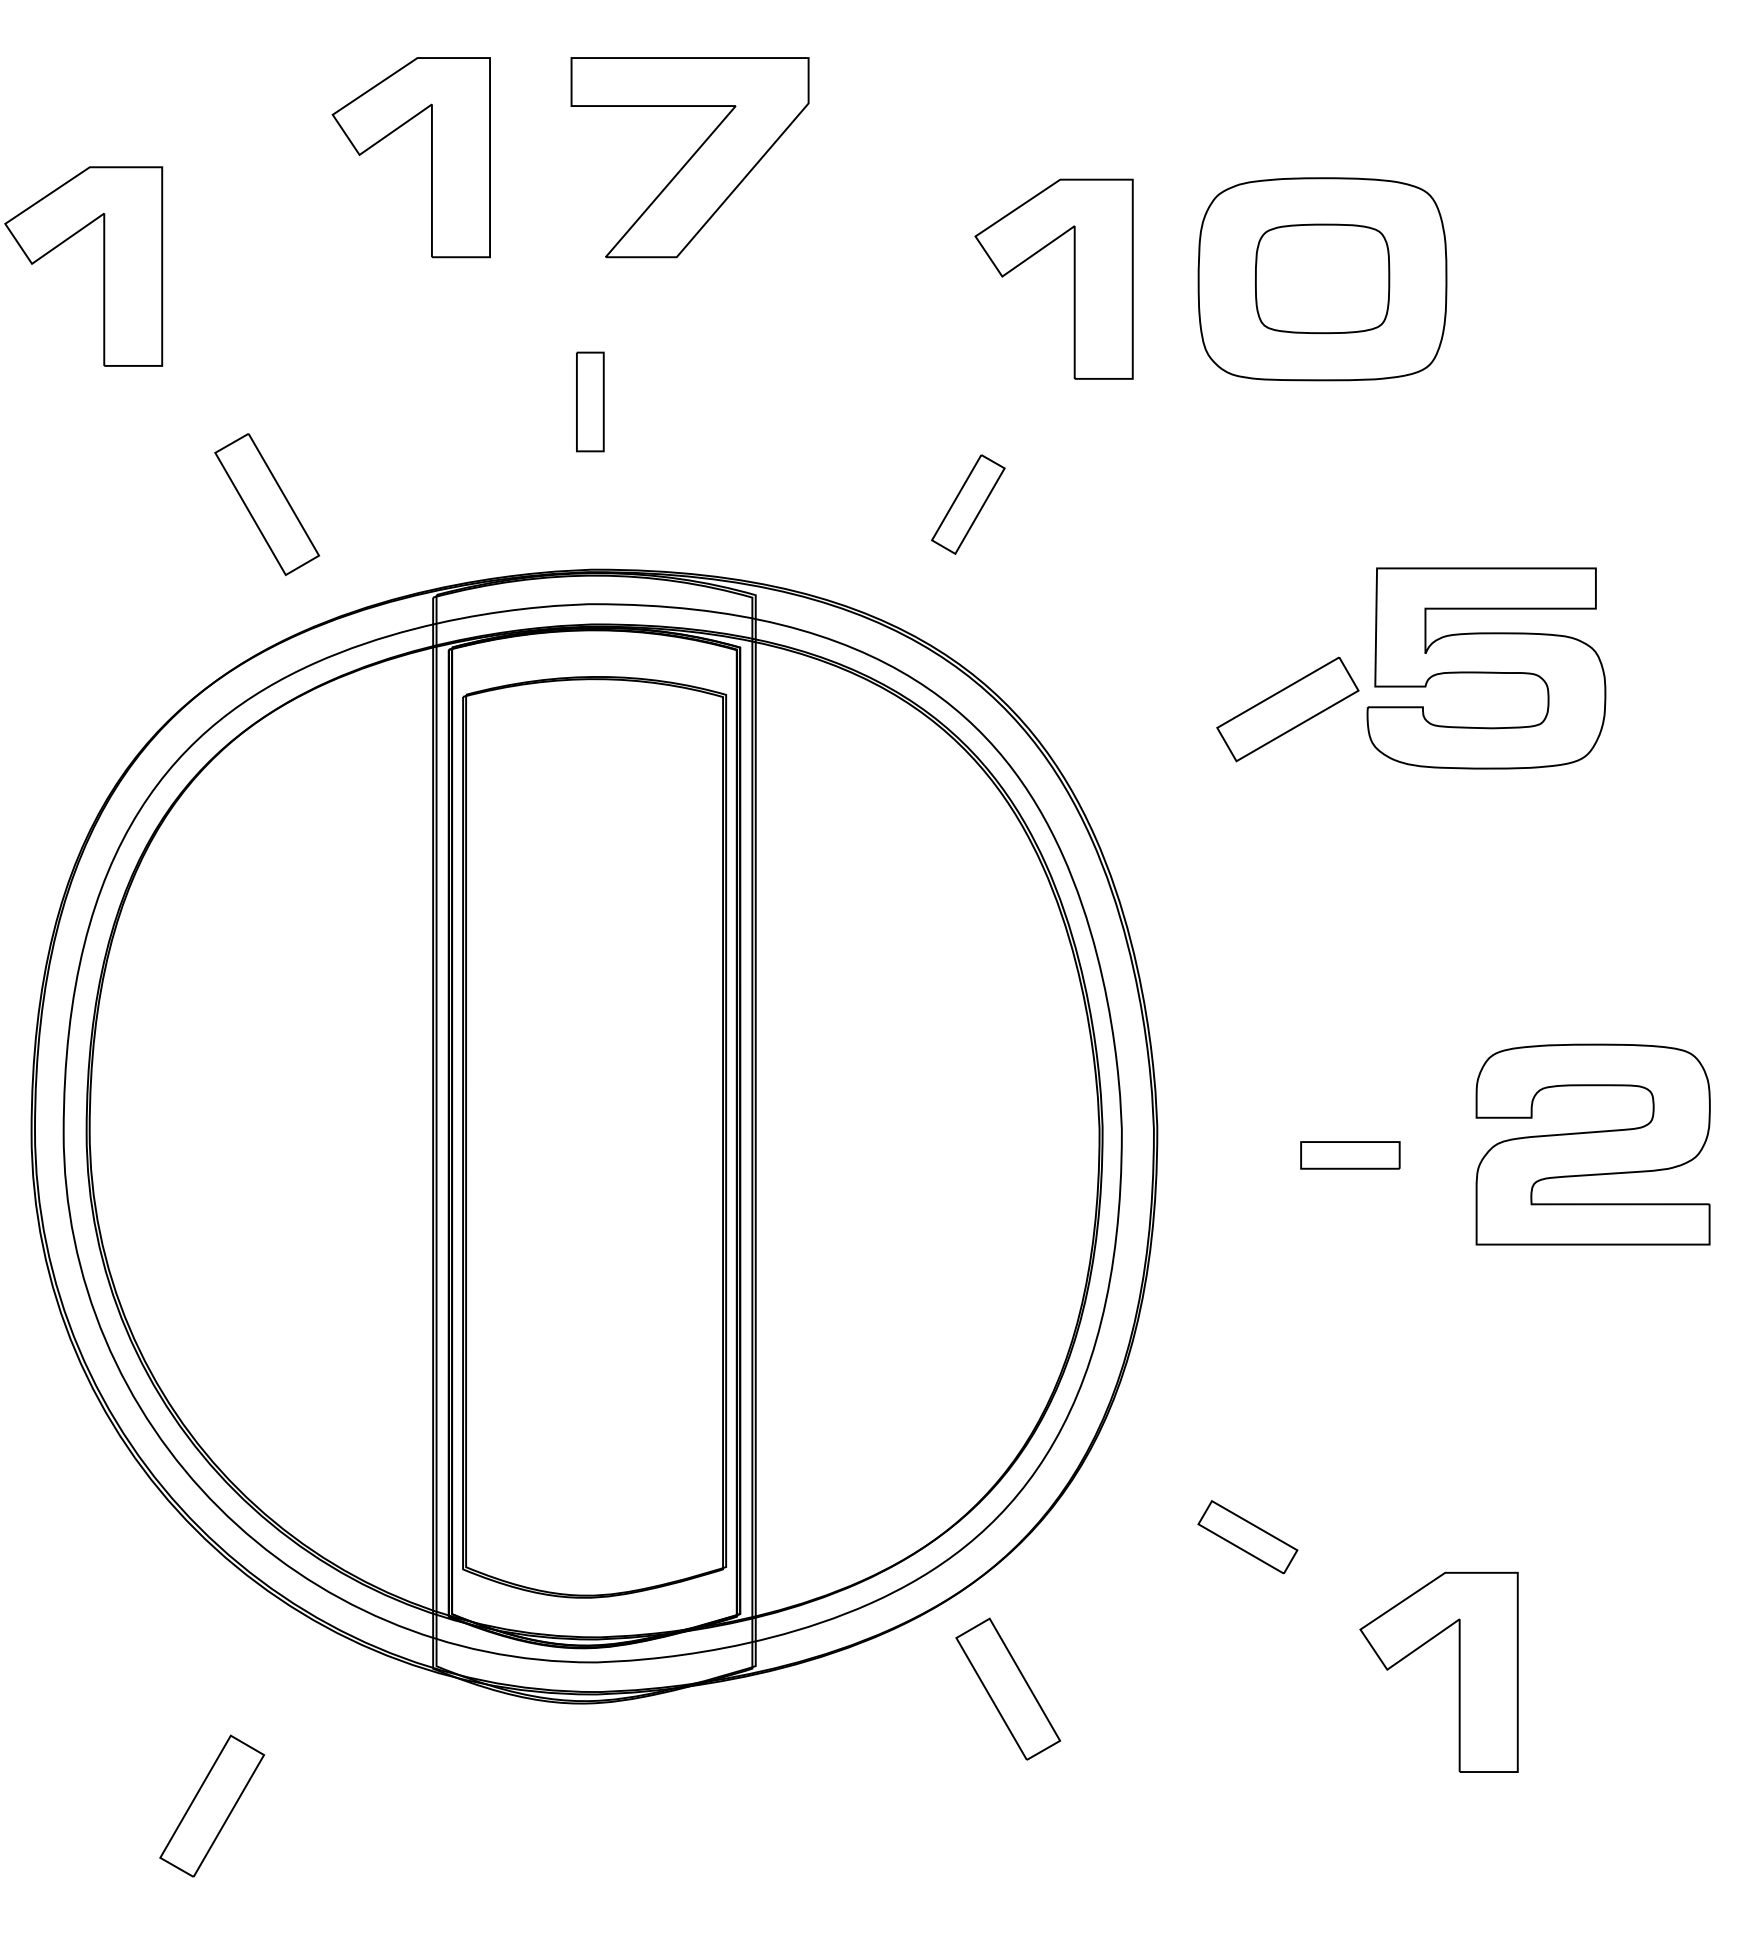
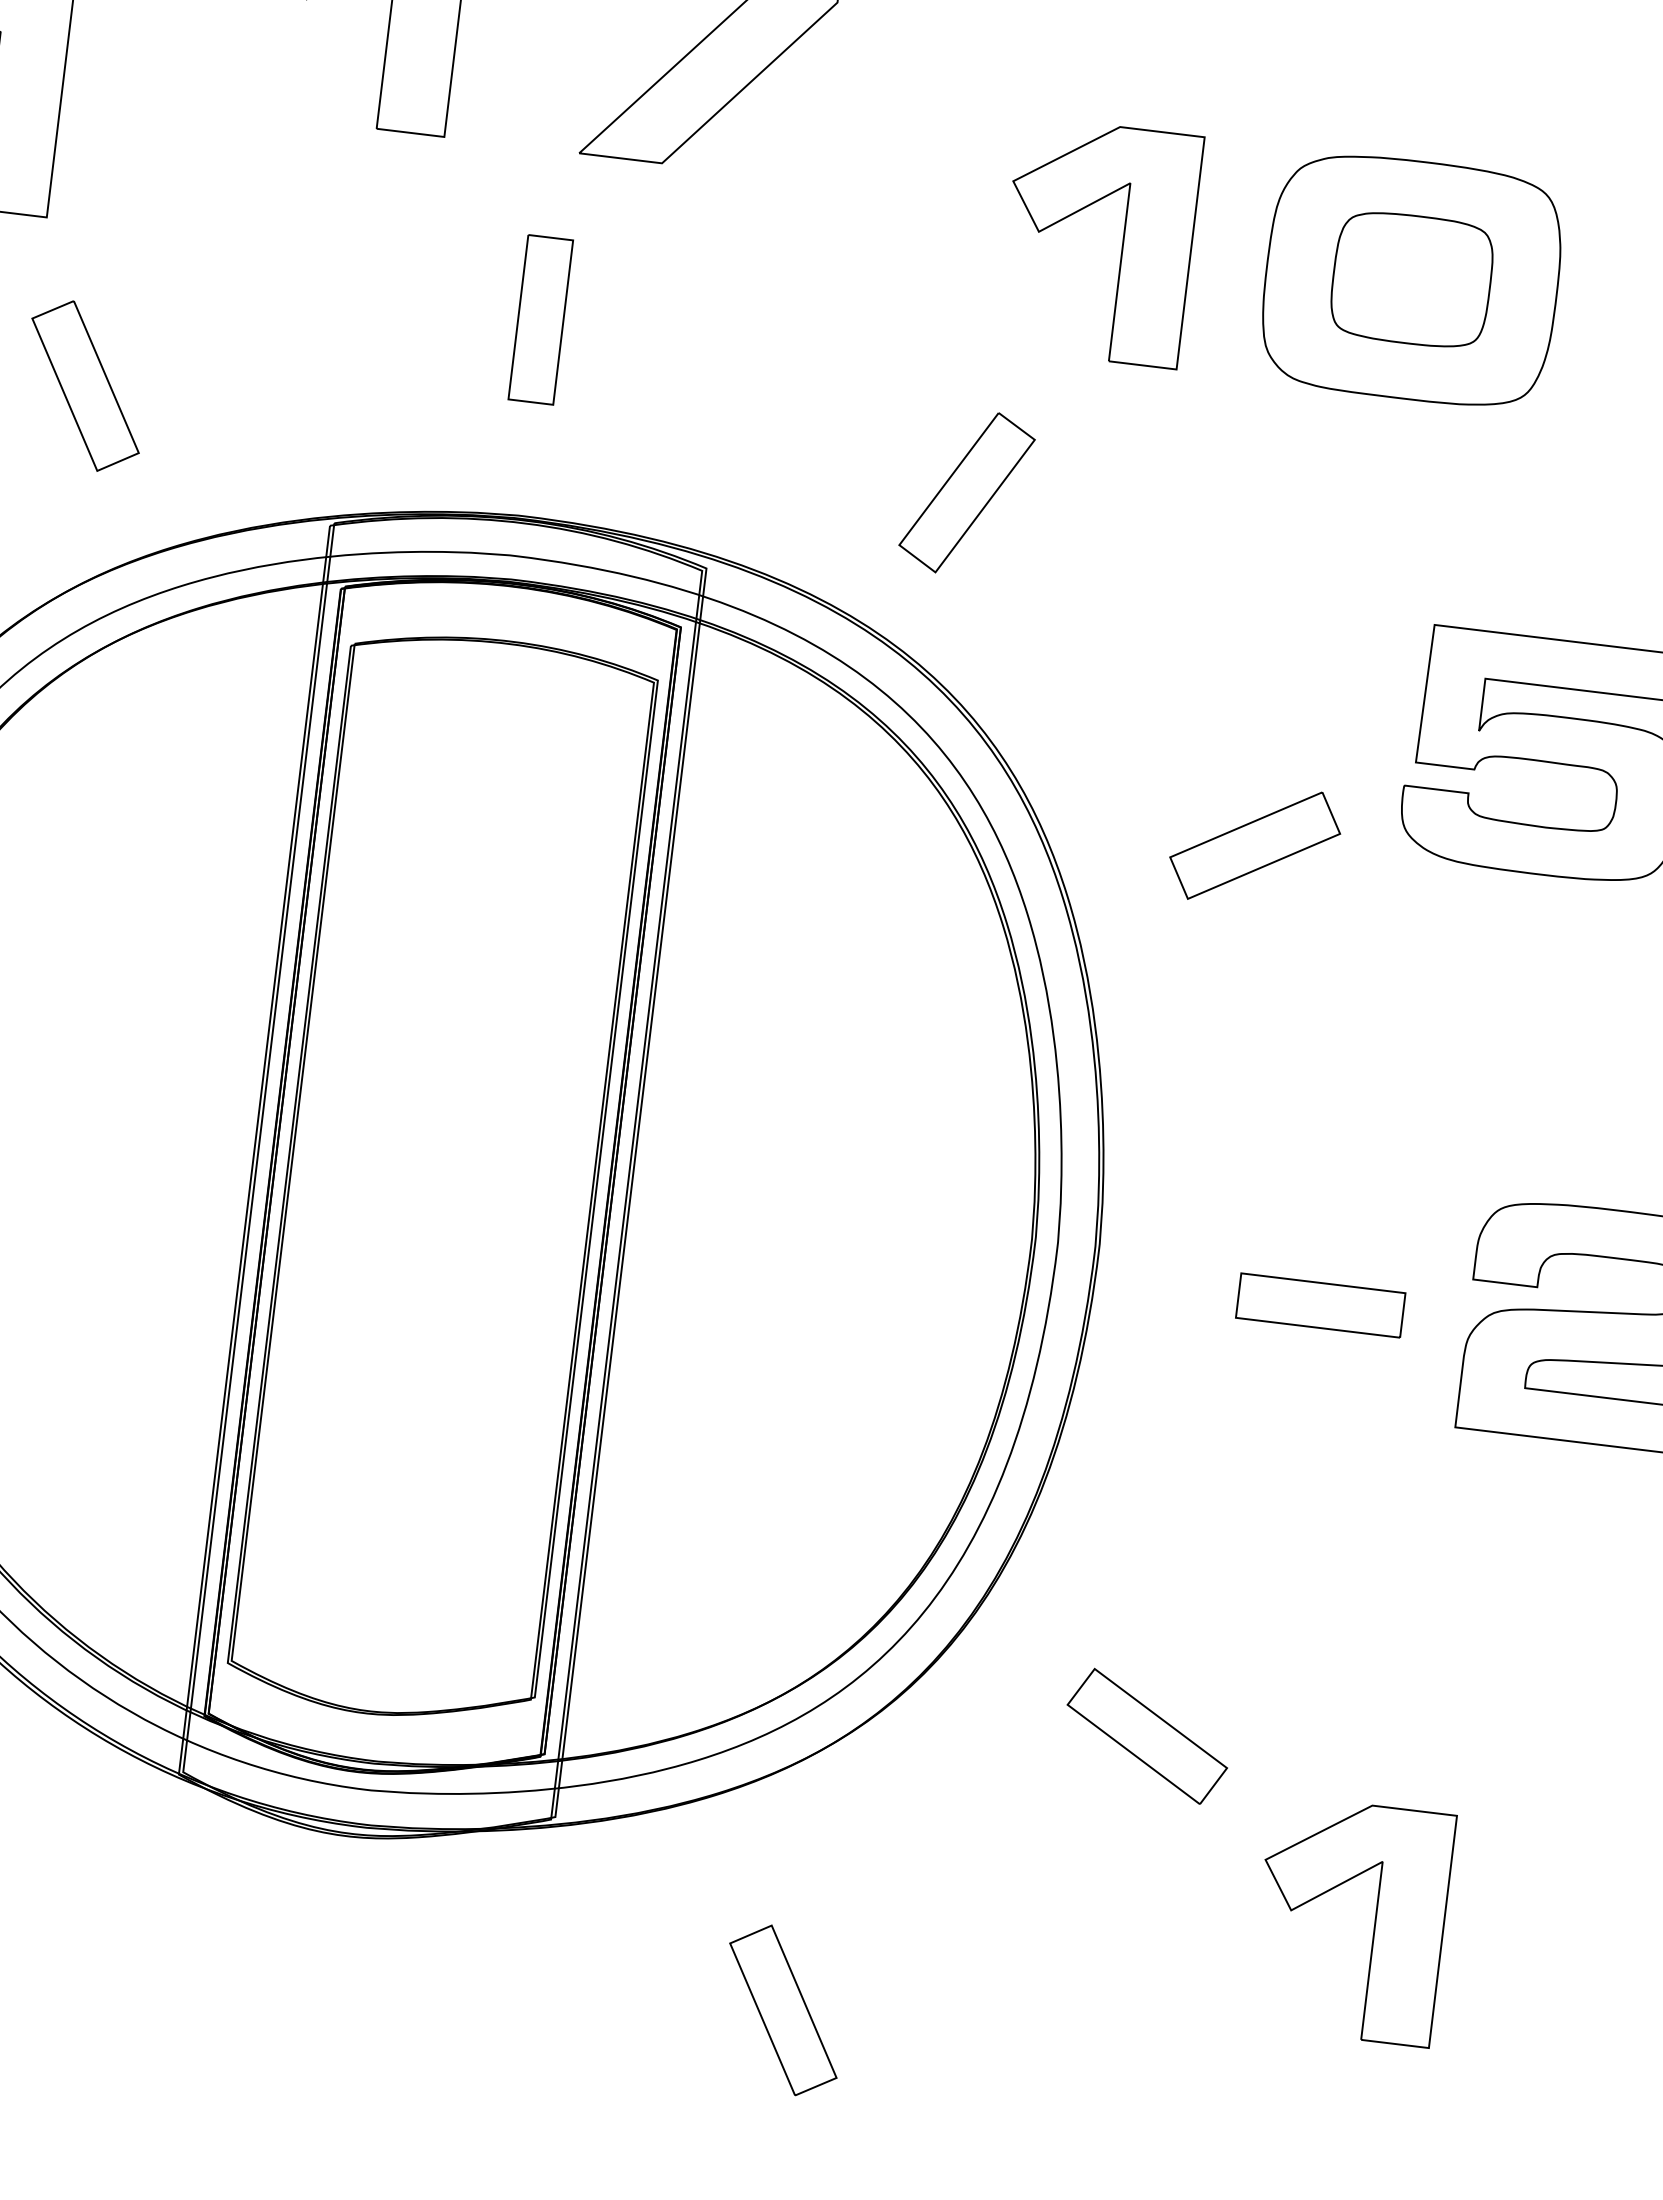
part: (590, 401) -> (541, 319), size x1.43
part: (267, 504) -> (85, 386), moved
part: (968, 504) -> (967, 492), size x1.43
part: (1287, 709) -> (1254, 845), moved
part: (1350, 1155) -> (1320, 1305), size x1.43
part: (1247, 1536) -> (1147, 1735), size x1.43
part: (1008, 1688) -> (783, 2009), moved

